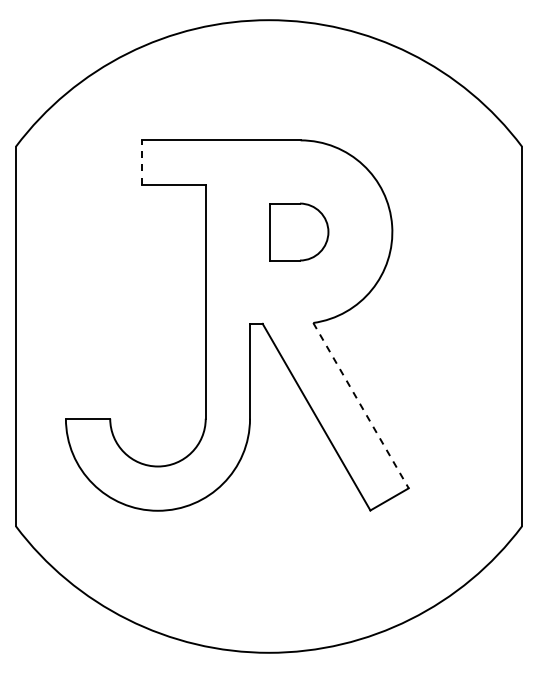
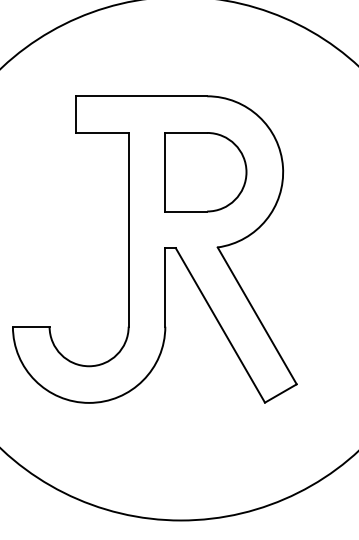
line: (142, 162) -> (76, 114), dashed -> solid
part: (298, 231) -> (205, 171), size x1.67
line: (361, 406) -> (257, 316), dashed -> solid

